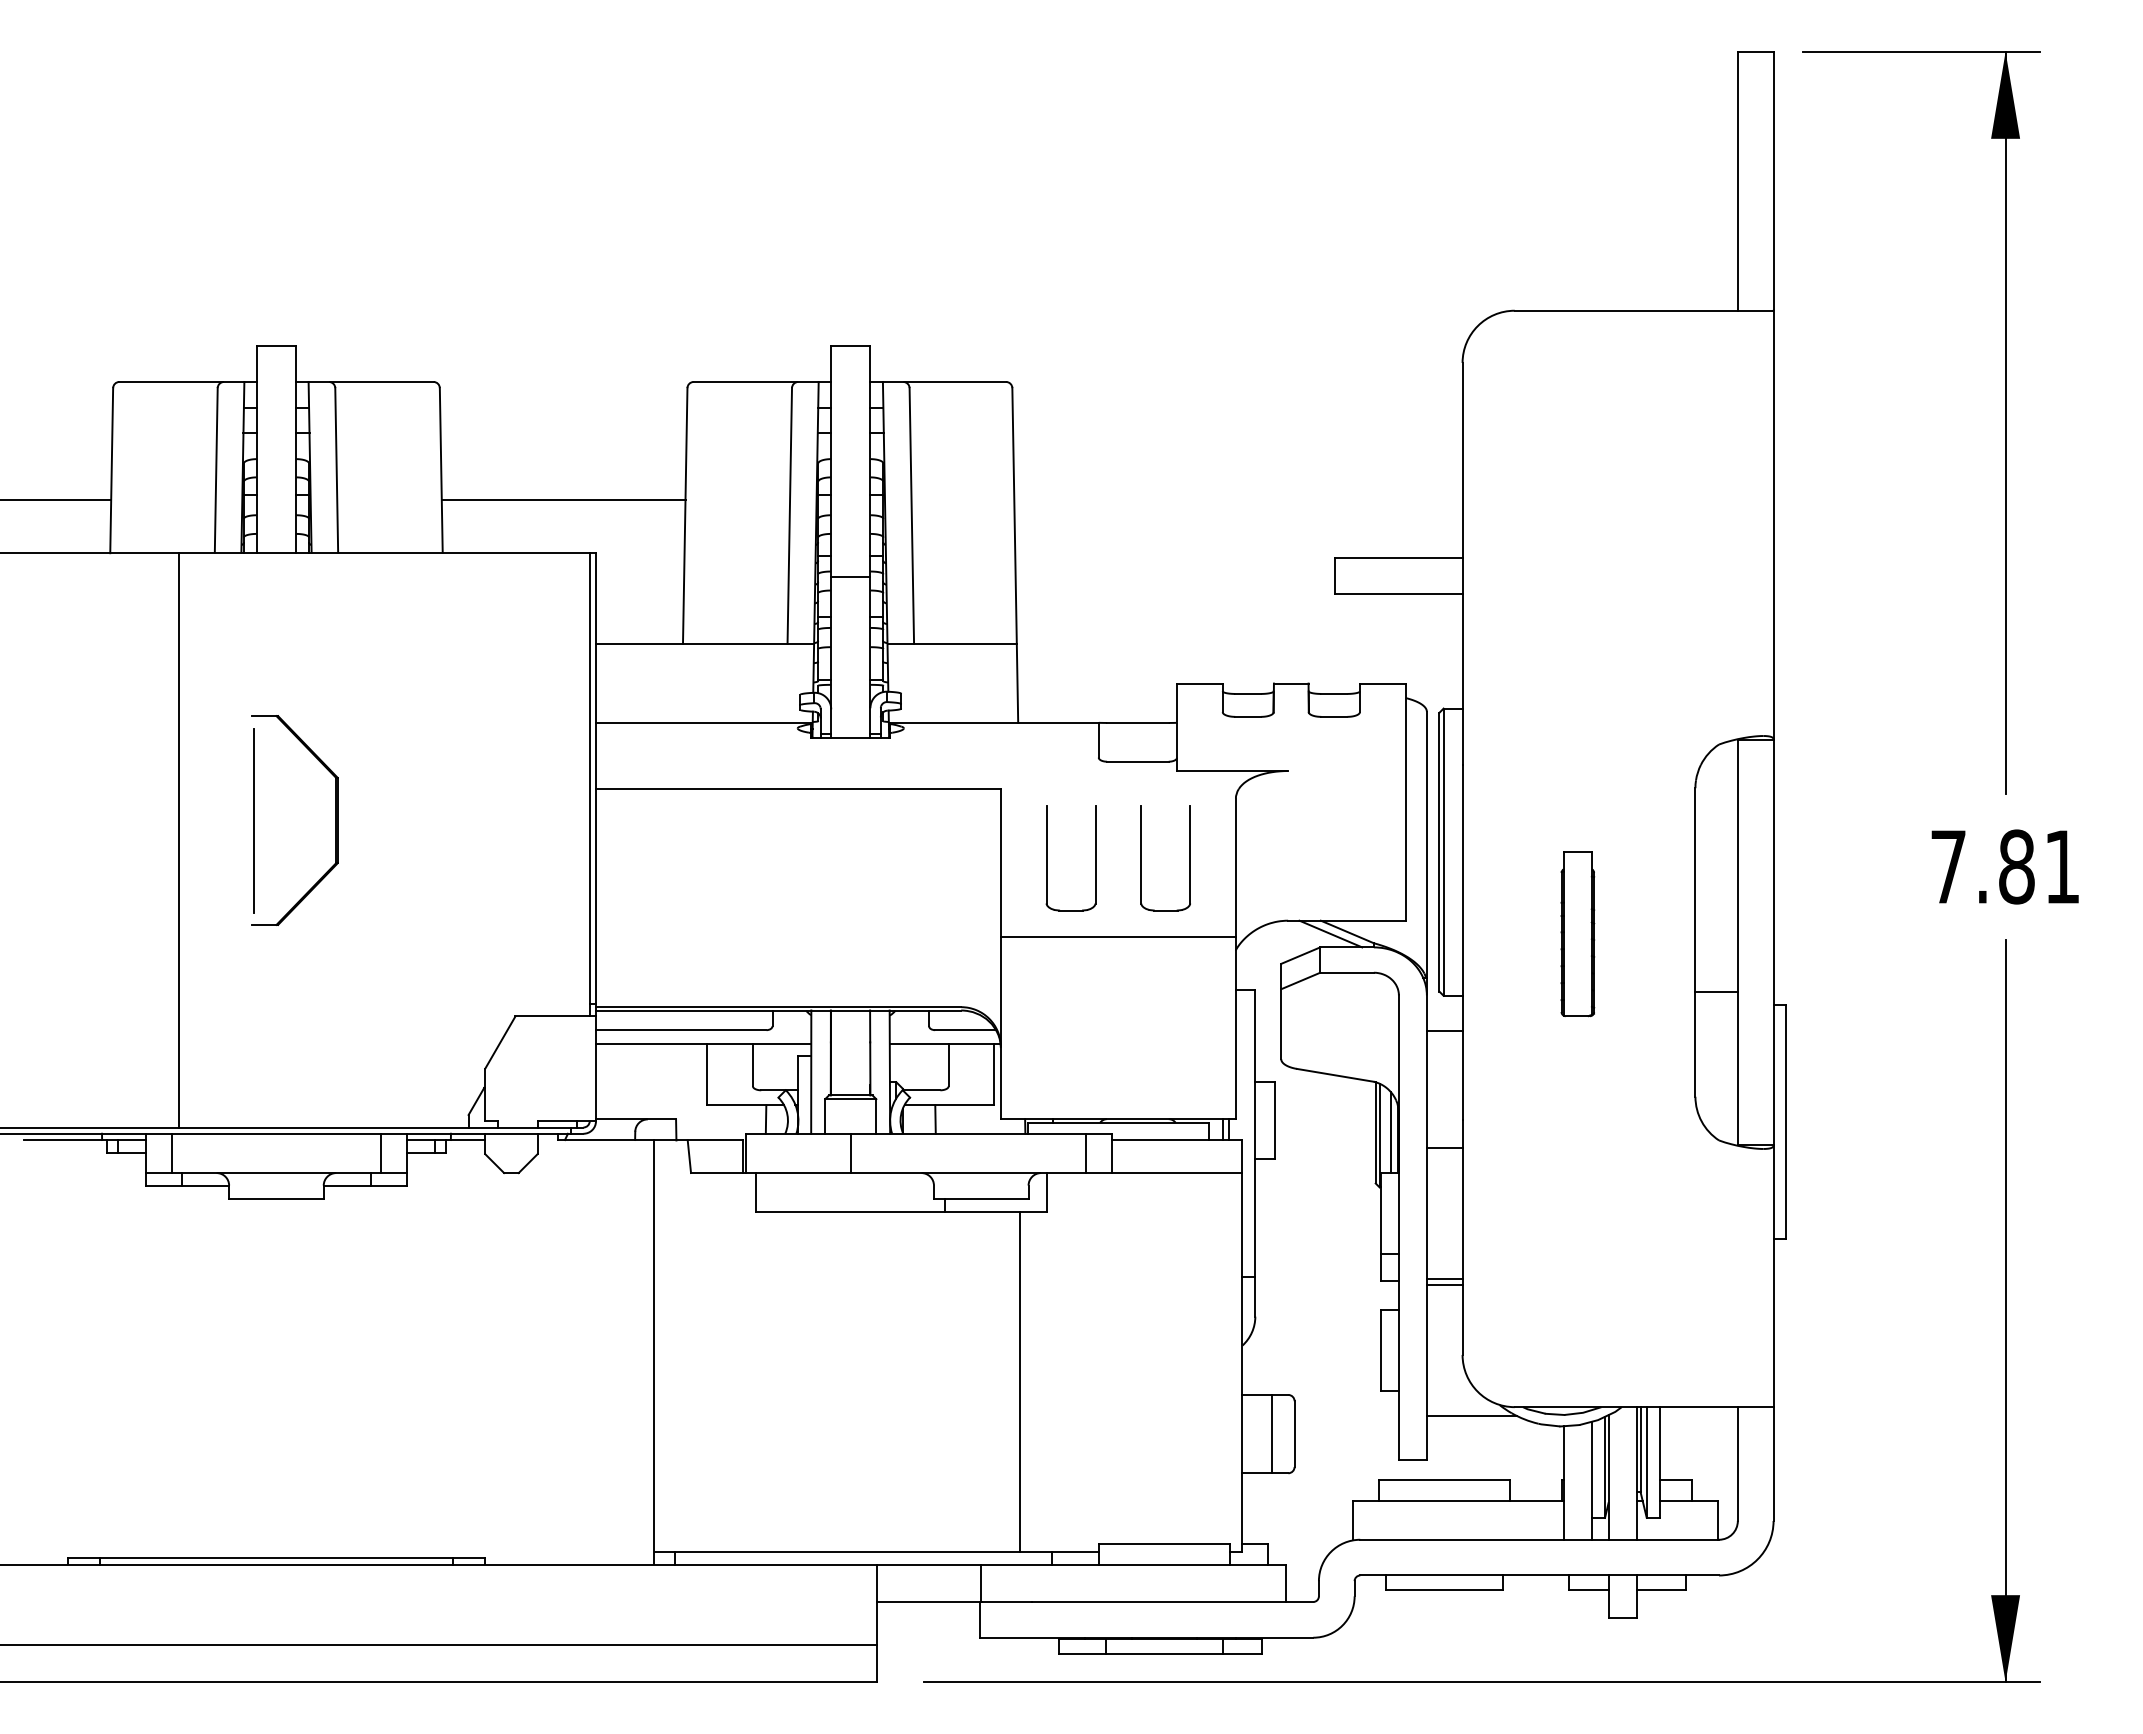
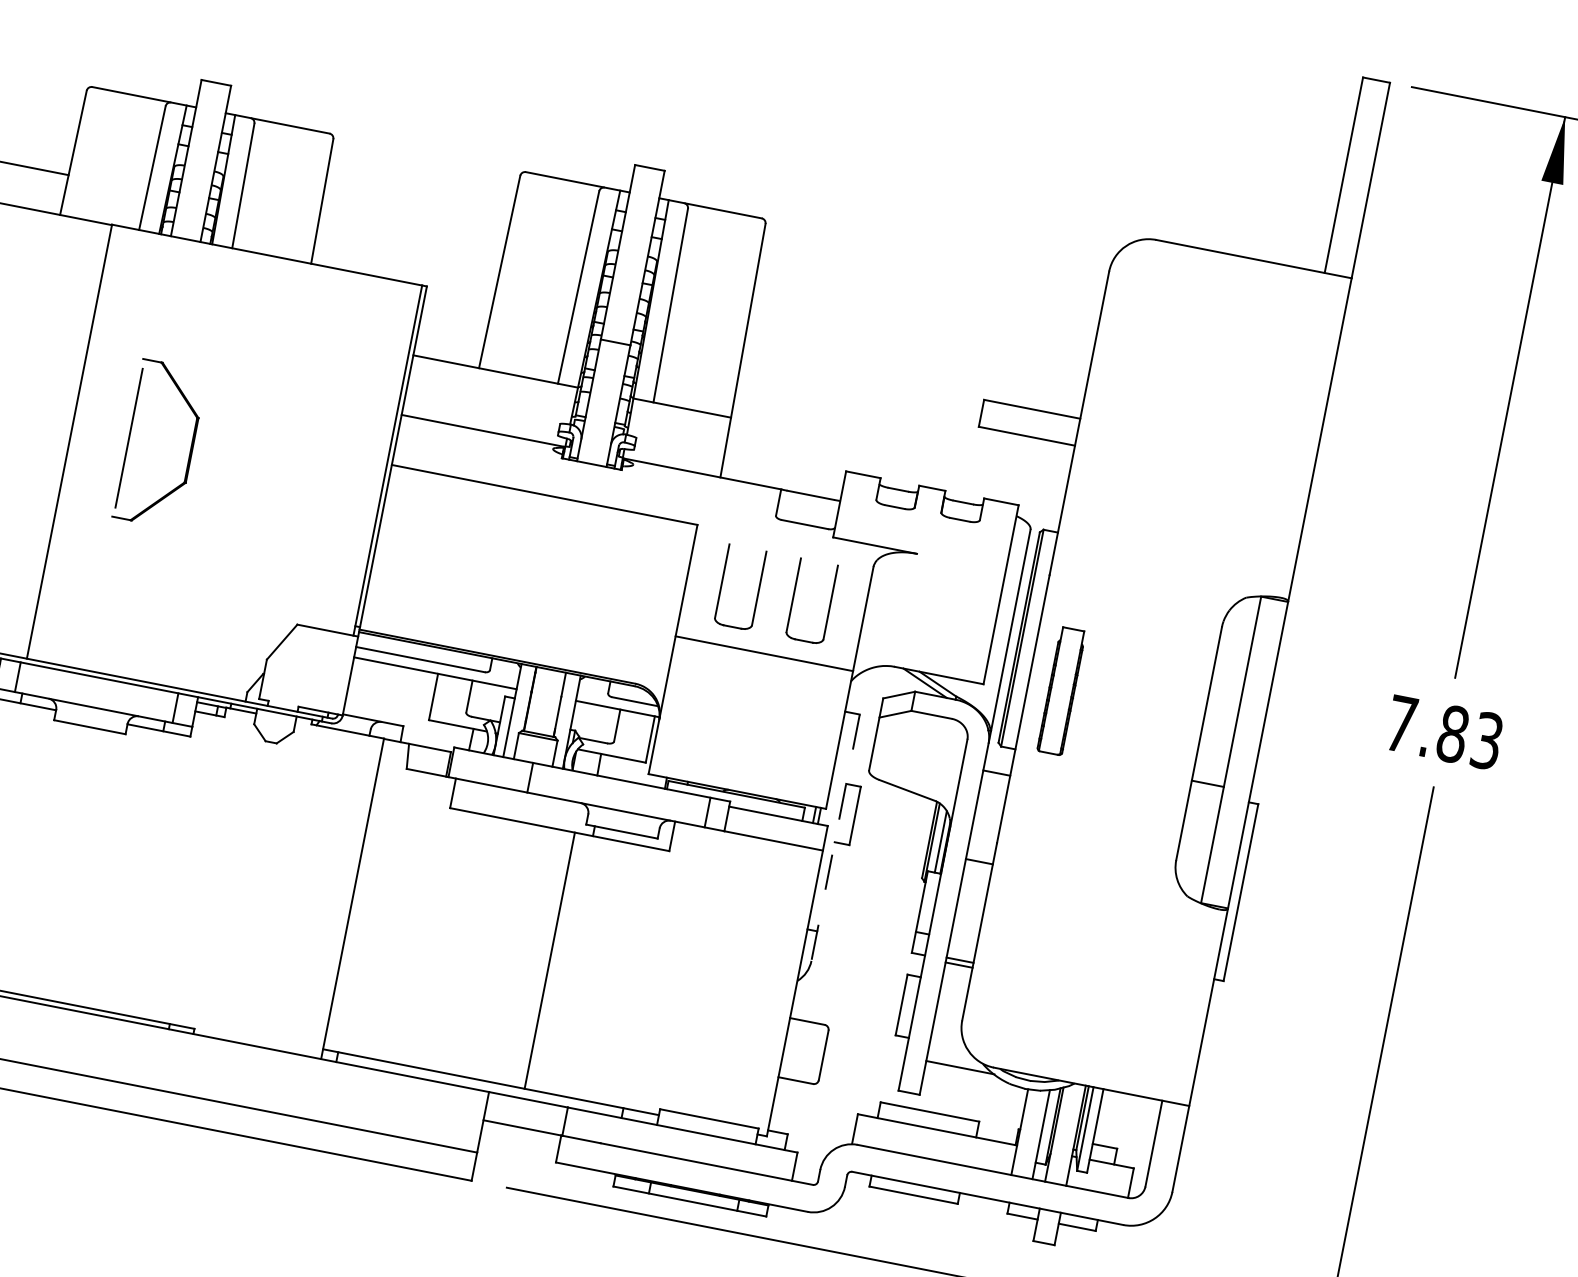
line: (563, 500) -> (410, 242), removed
text: (2062, 866) -> (1487, 740), 7.81 -> 7.83
part: (1577, 934) -> (1061, 691), moved
line: (1255, 1153) -> (835, 837), solid -> dashed
line: (1020, 1381) -> (549, 960), moved
line: (1271, 1433) -> (806, 1051), removed

